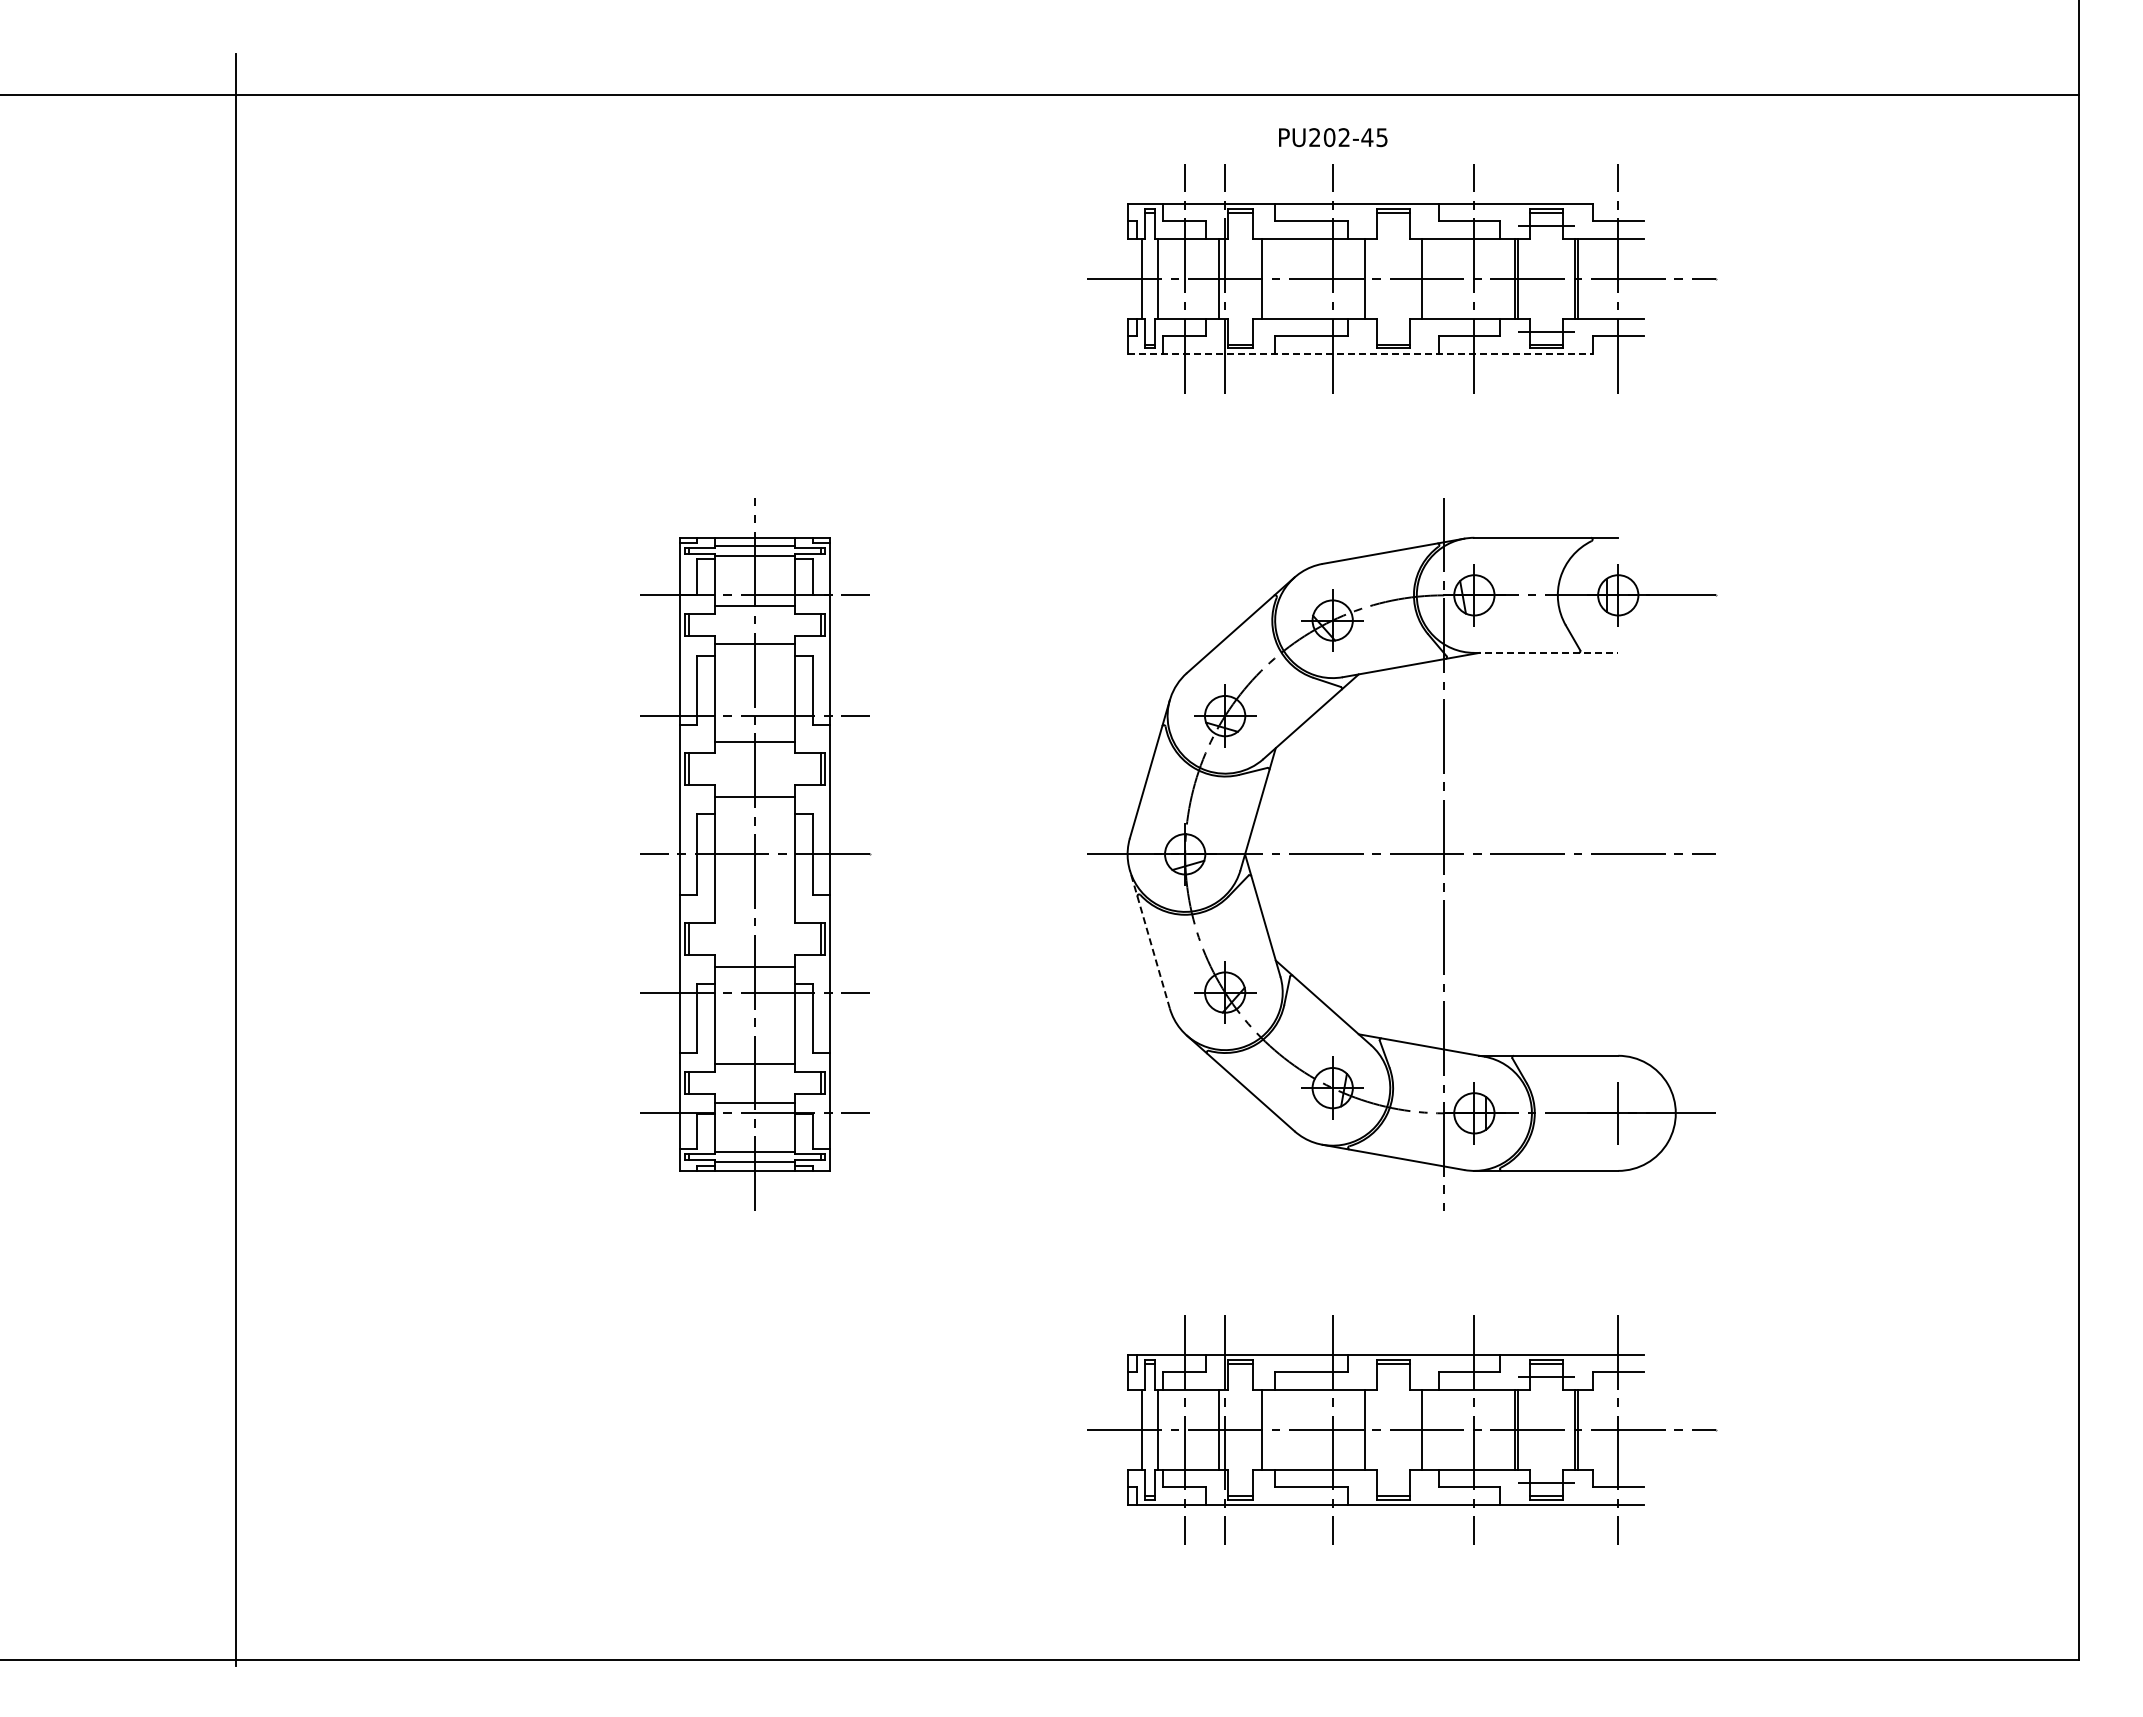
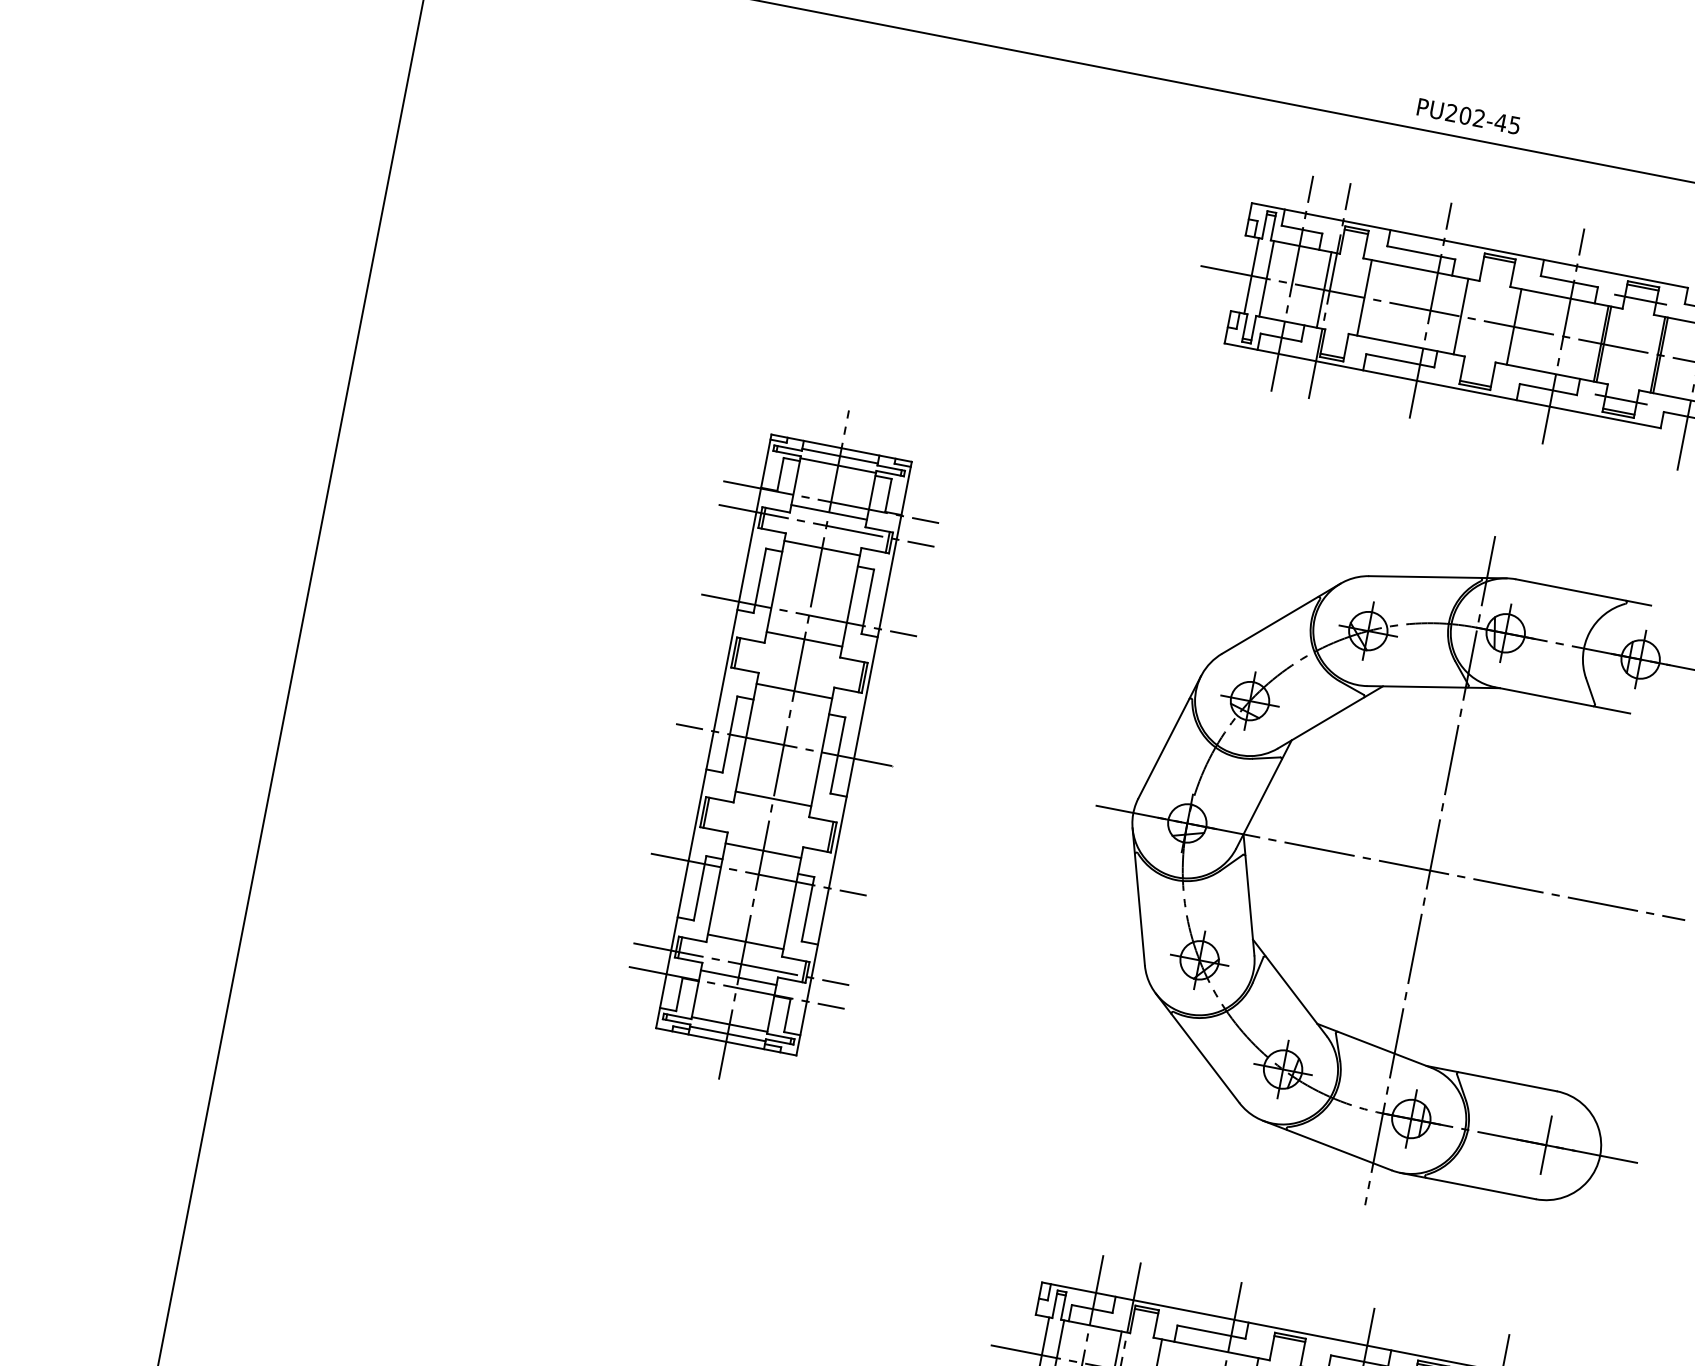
text: (1333, 137) -> (1469, 116), moved
line: (1360, 353) -> (1443, 385), dashed -> solid
line: (754, 620) -> (826, 525), added
line: (1546, 652) -> (1562, 700), dashed -> solid
line: (754, 911) -> (773, 798), added
line: (1149, 939) -> (1138, 896), dashed -> solid
line: (754, 1088) -> (740, 964), added

